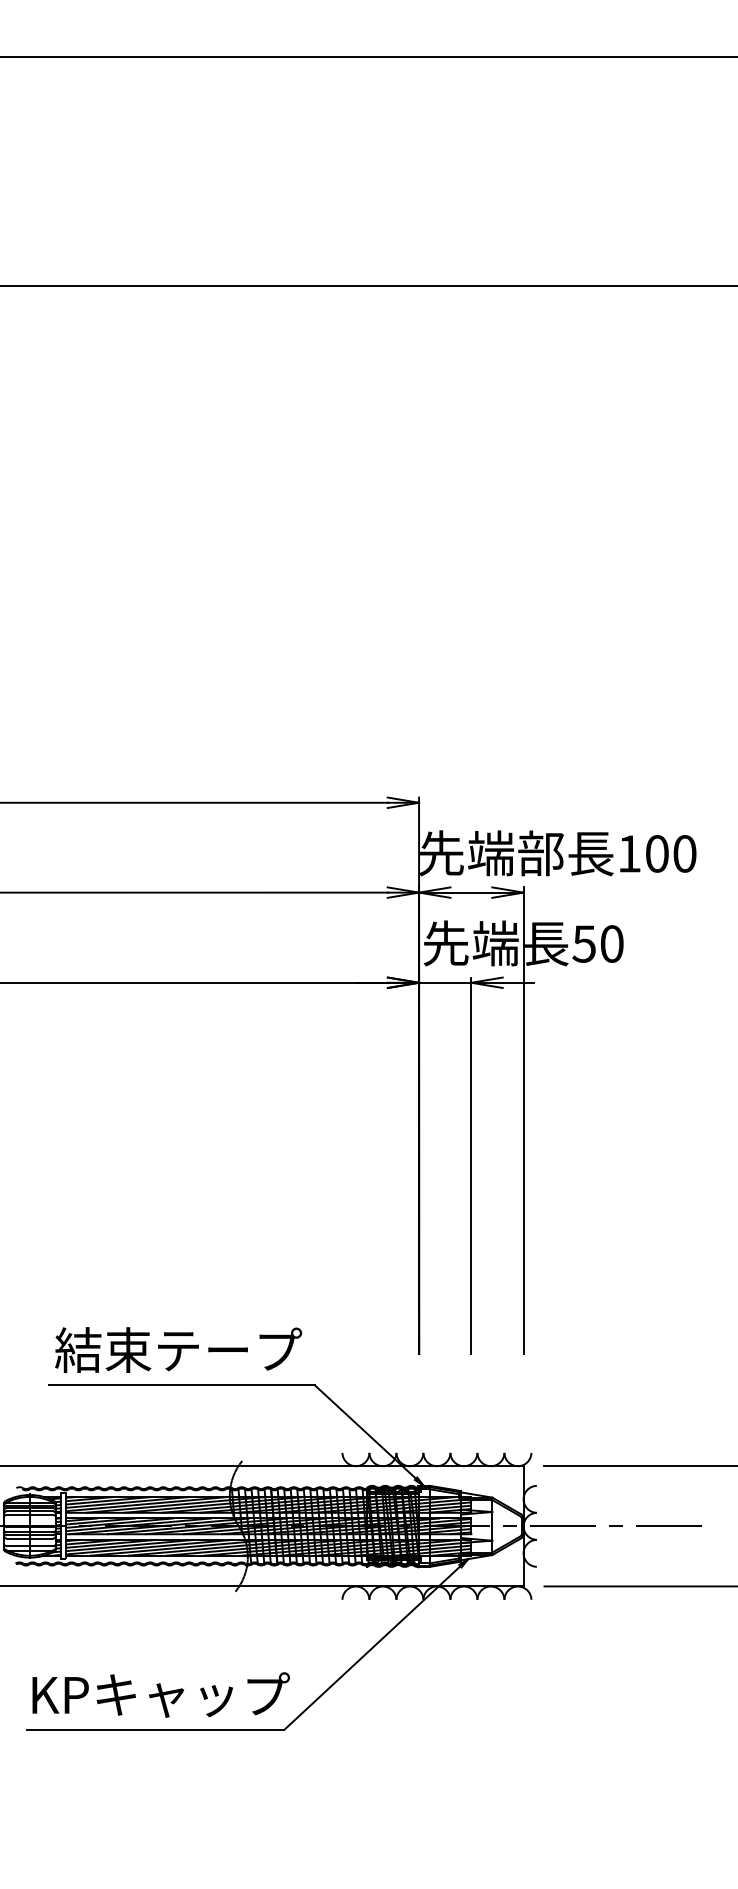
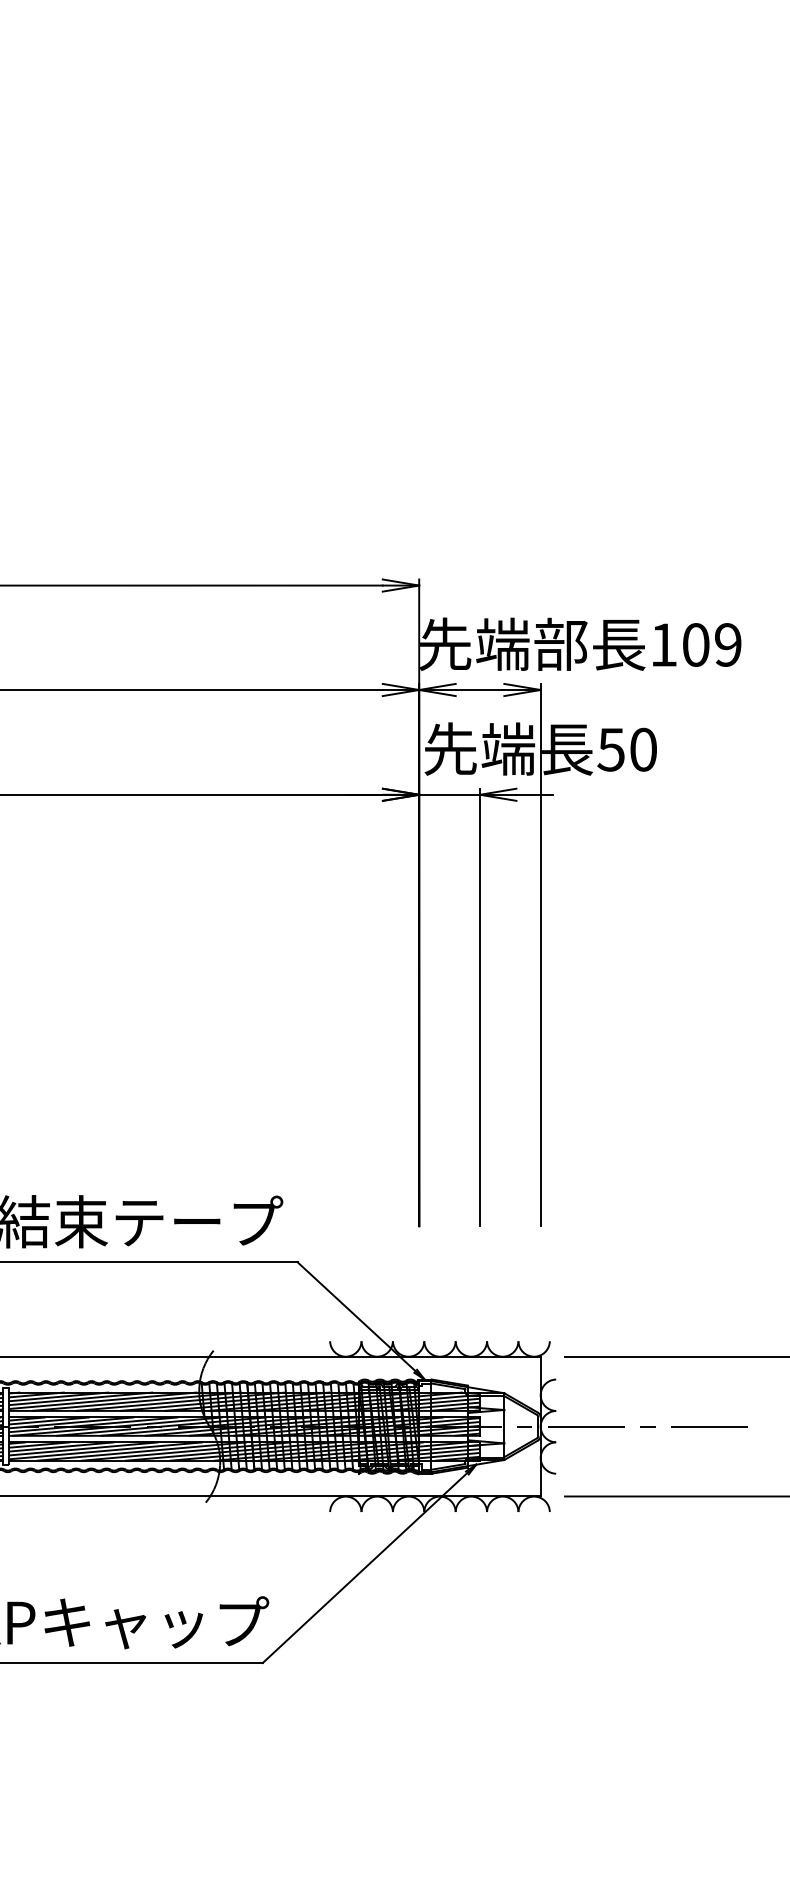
text: (684, 853) -> (727, 644), 100 -> 109

